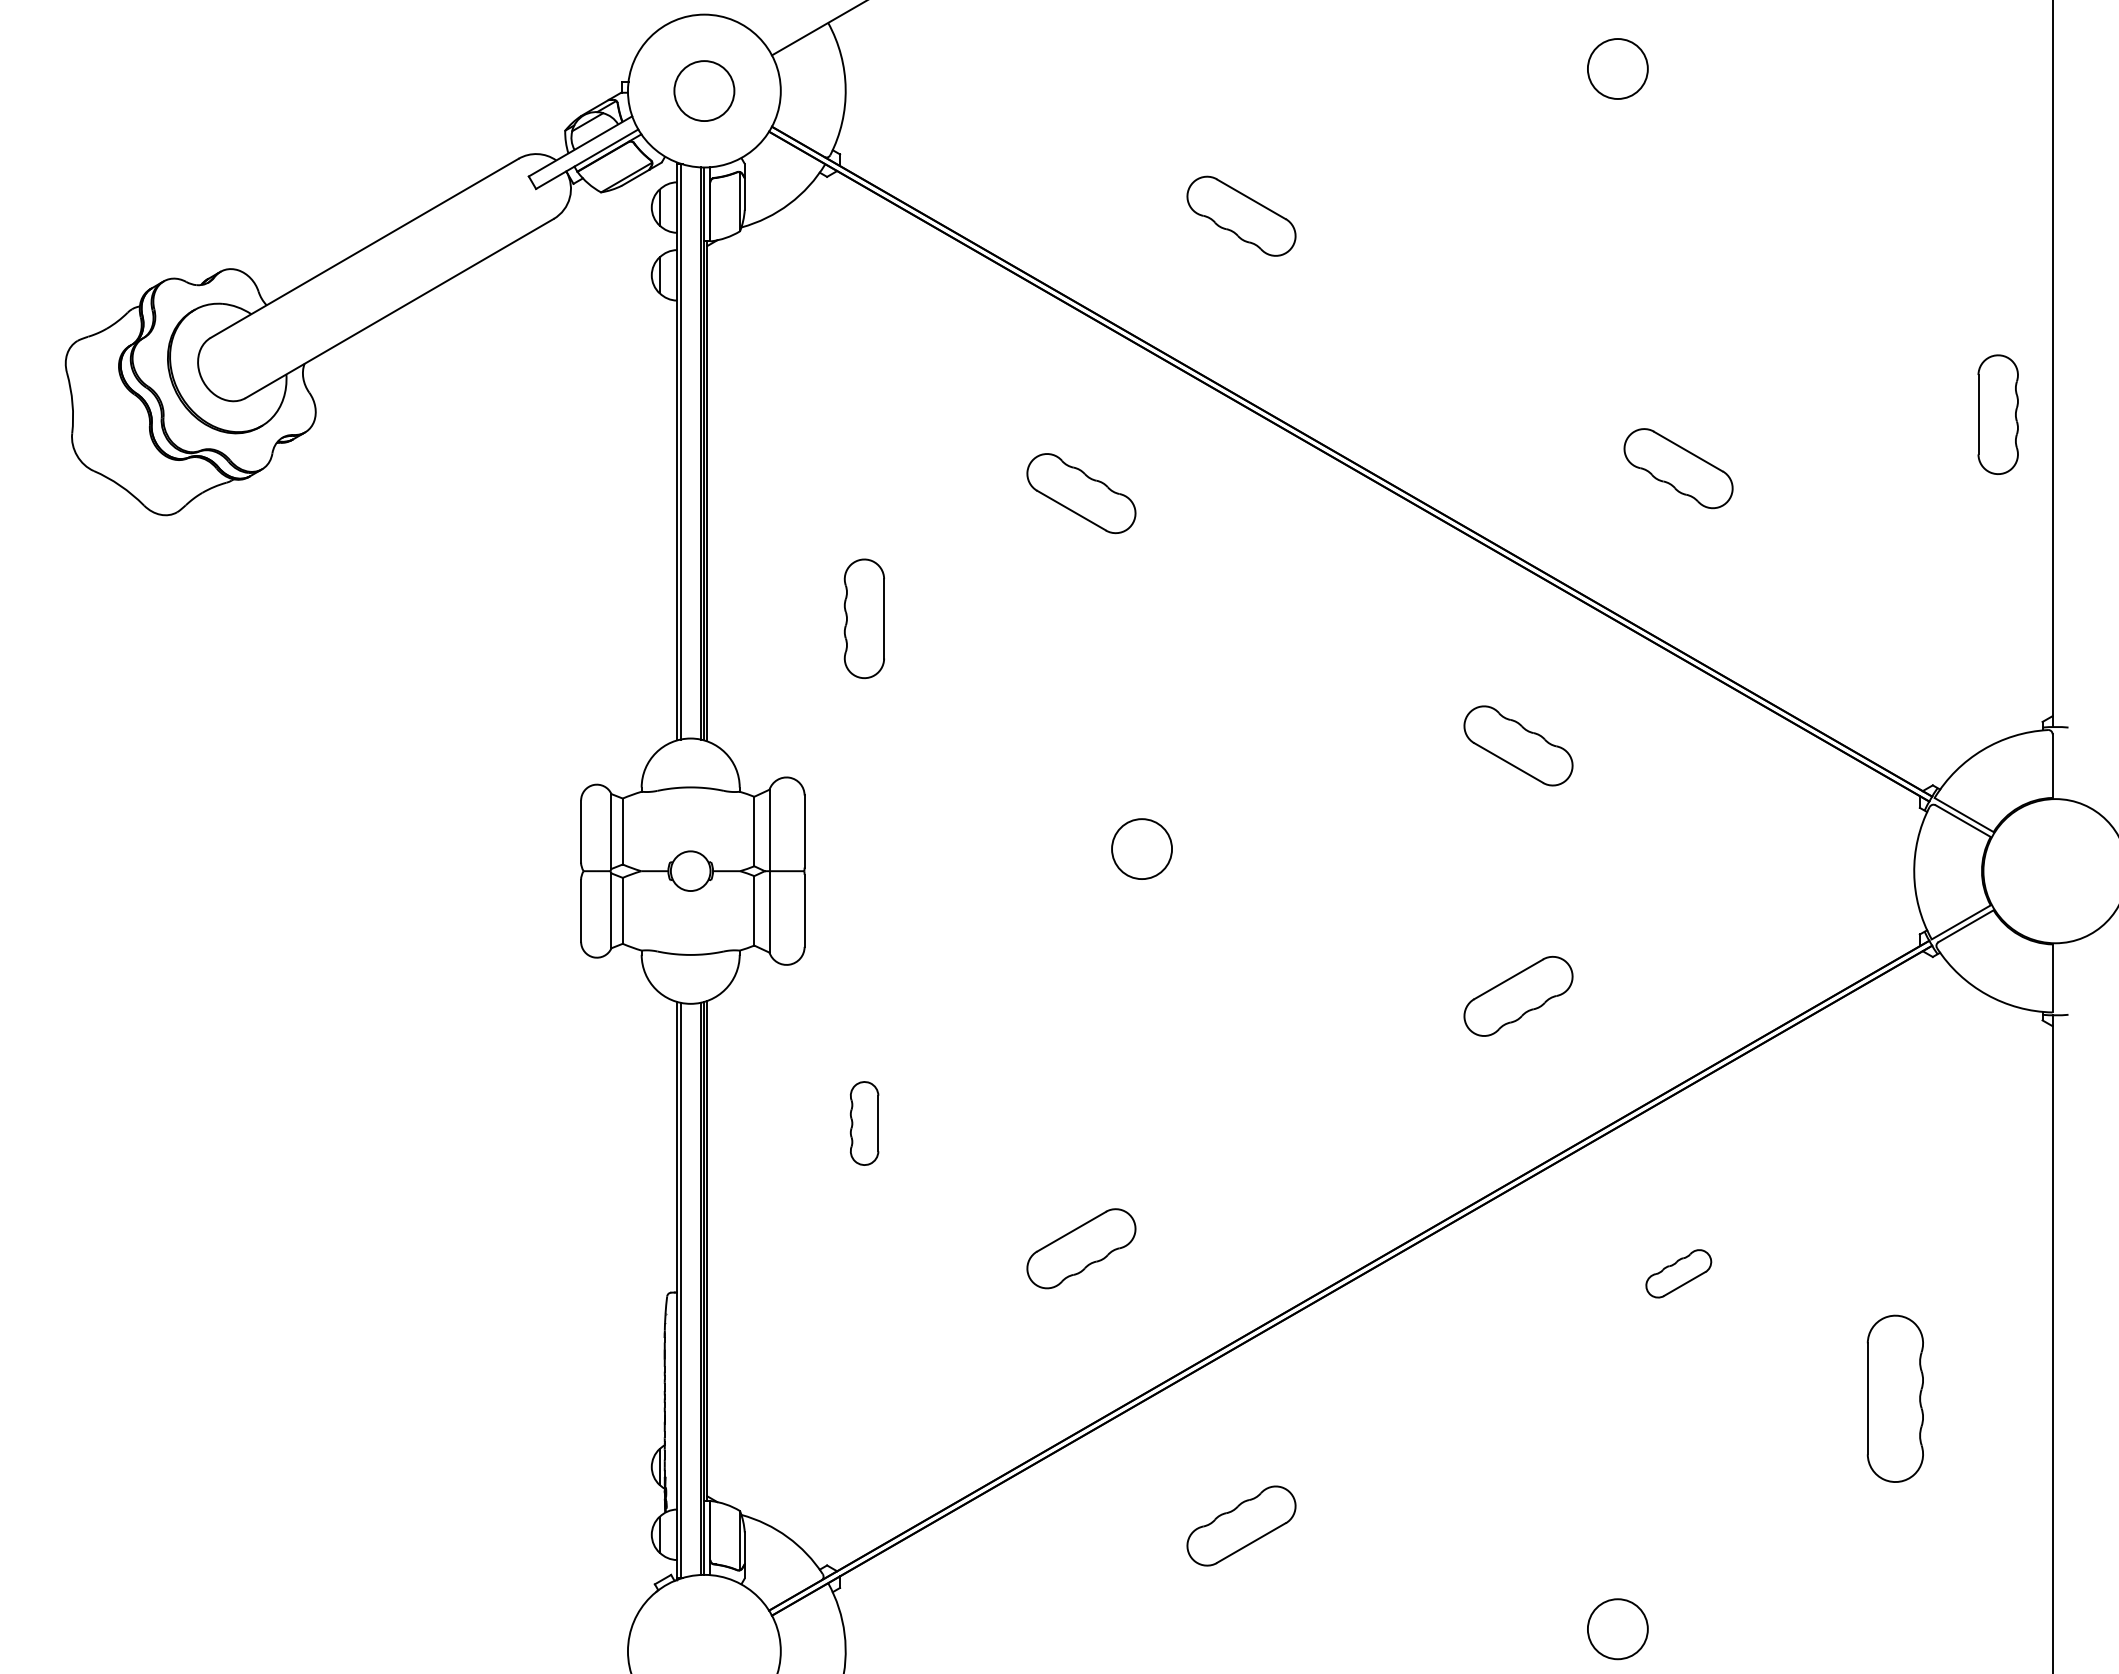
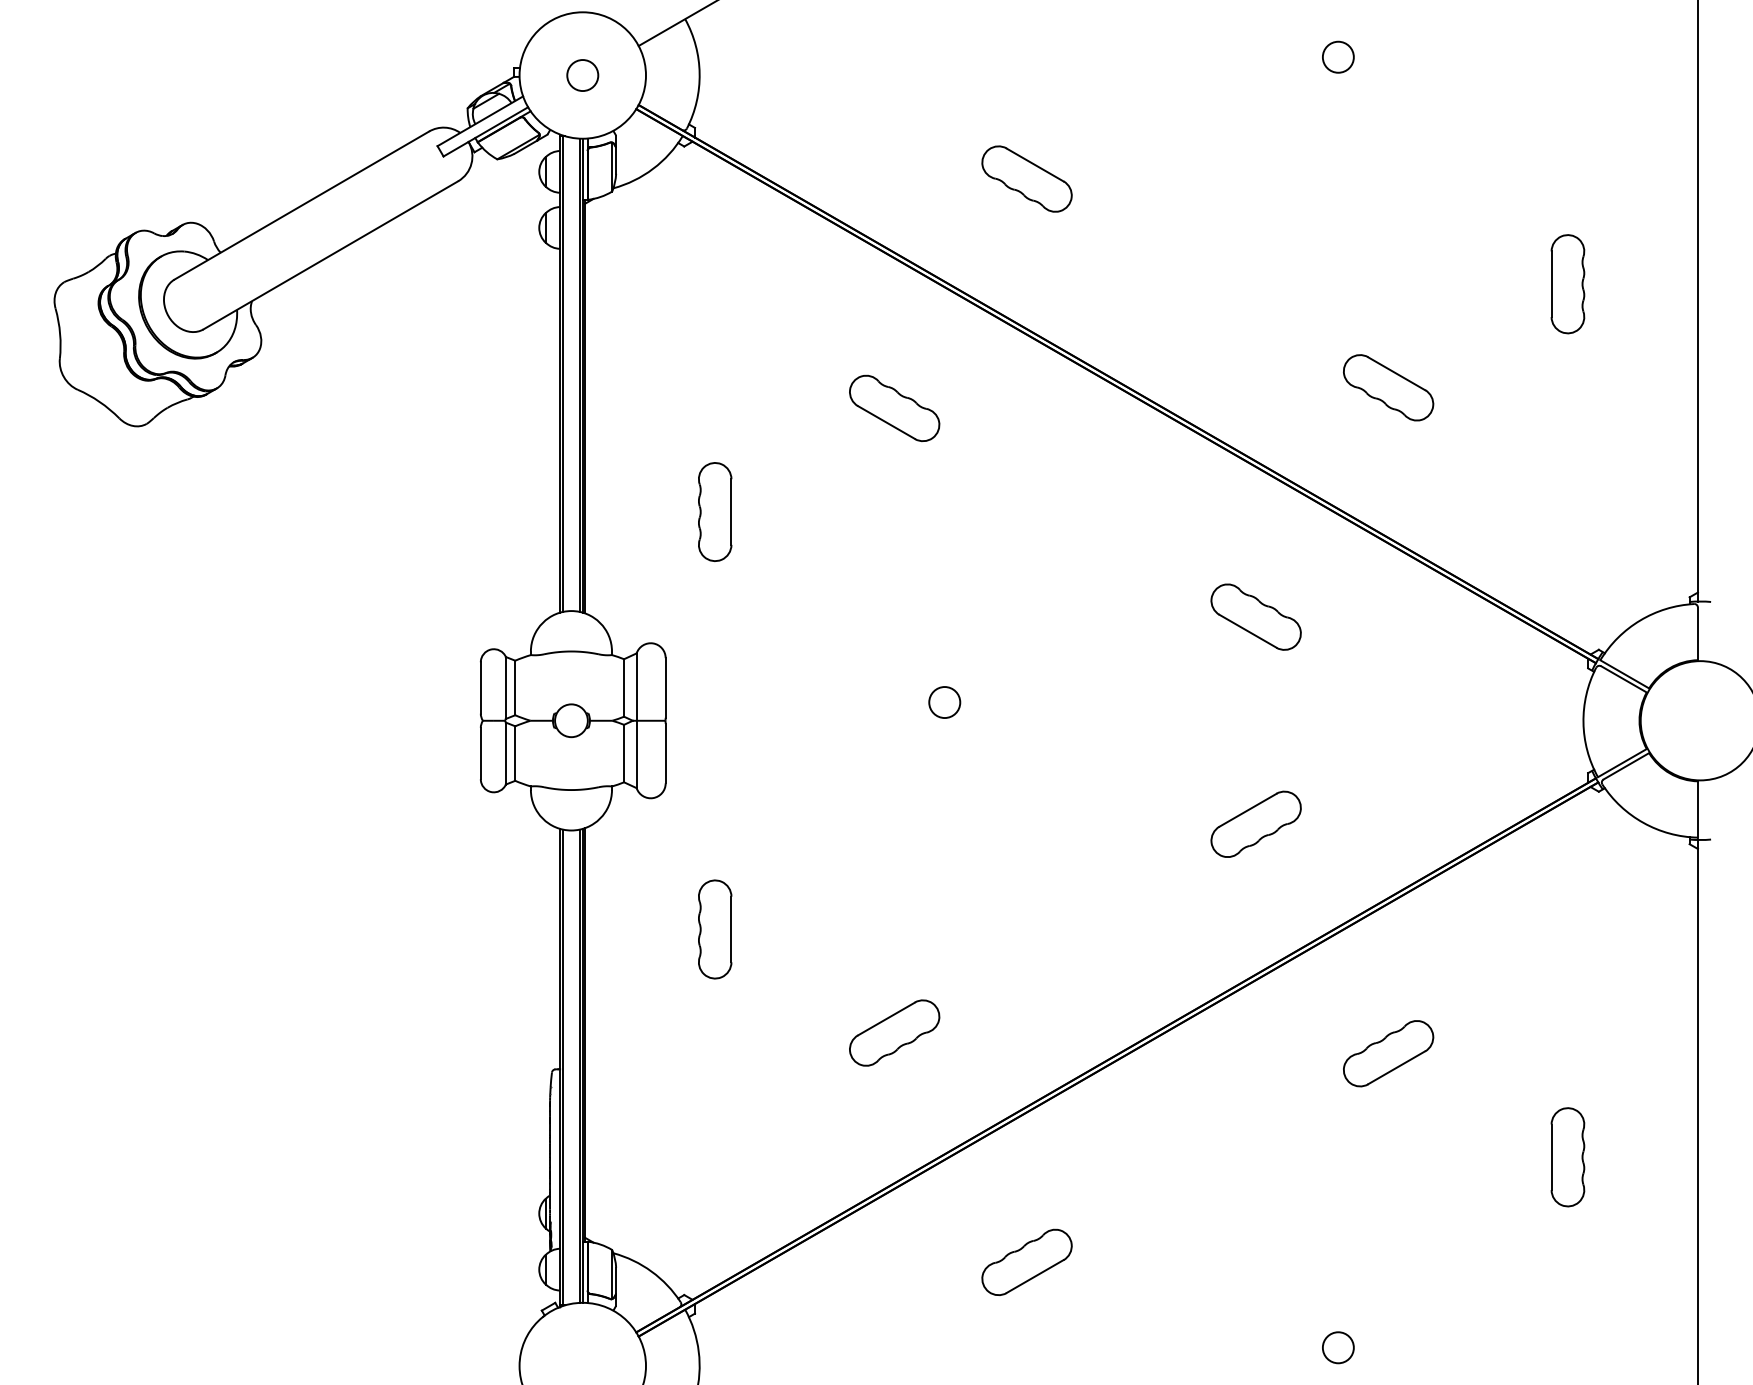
circle: (1616, 68) -> (1337, 56), size x0.62
circle: (704, 91) -> (582, 75), size x0.62
part: (1997, 415) -> (1567, 284), moved
circle: (1141, 849) -> (944, 702), size x0.62
part: (864, 1123) -> (715, 929), size x1.43
part: (1678, 1273) -> (1388, 1053), size x1.67
part: (1894, 1399) -> (1567, 1157), size x0.71
circle: (1616, 1628) -> (1337, 1347), size x0.62

